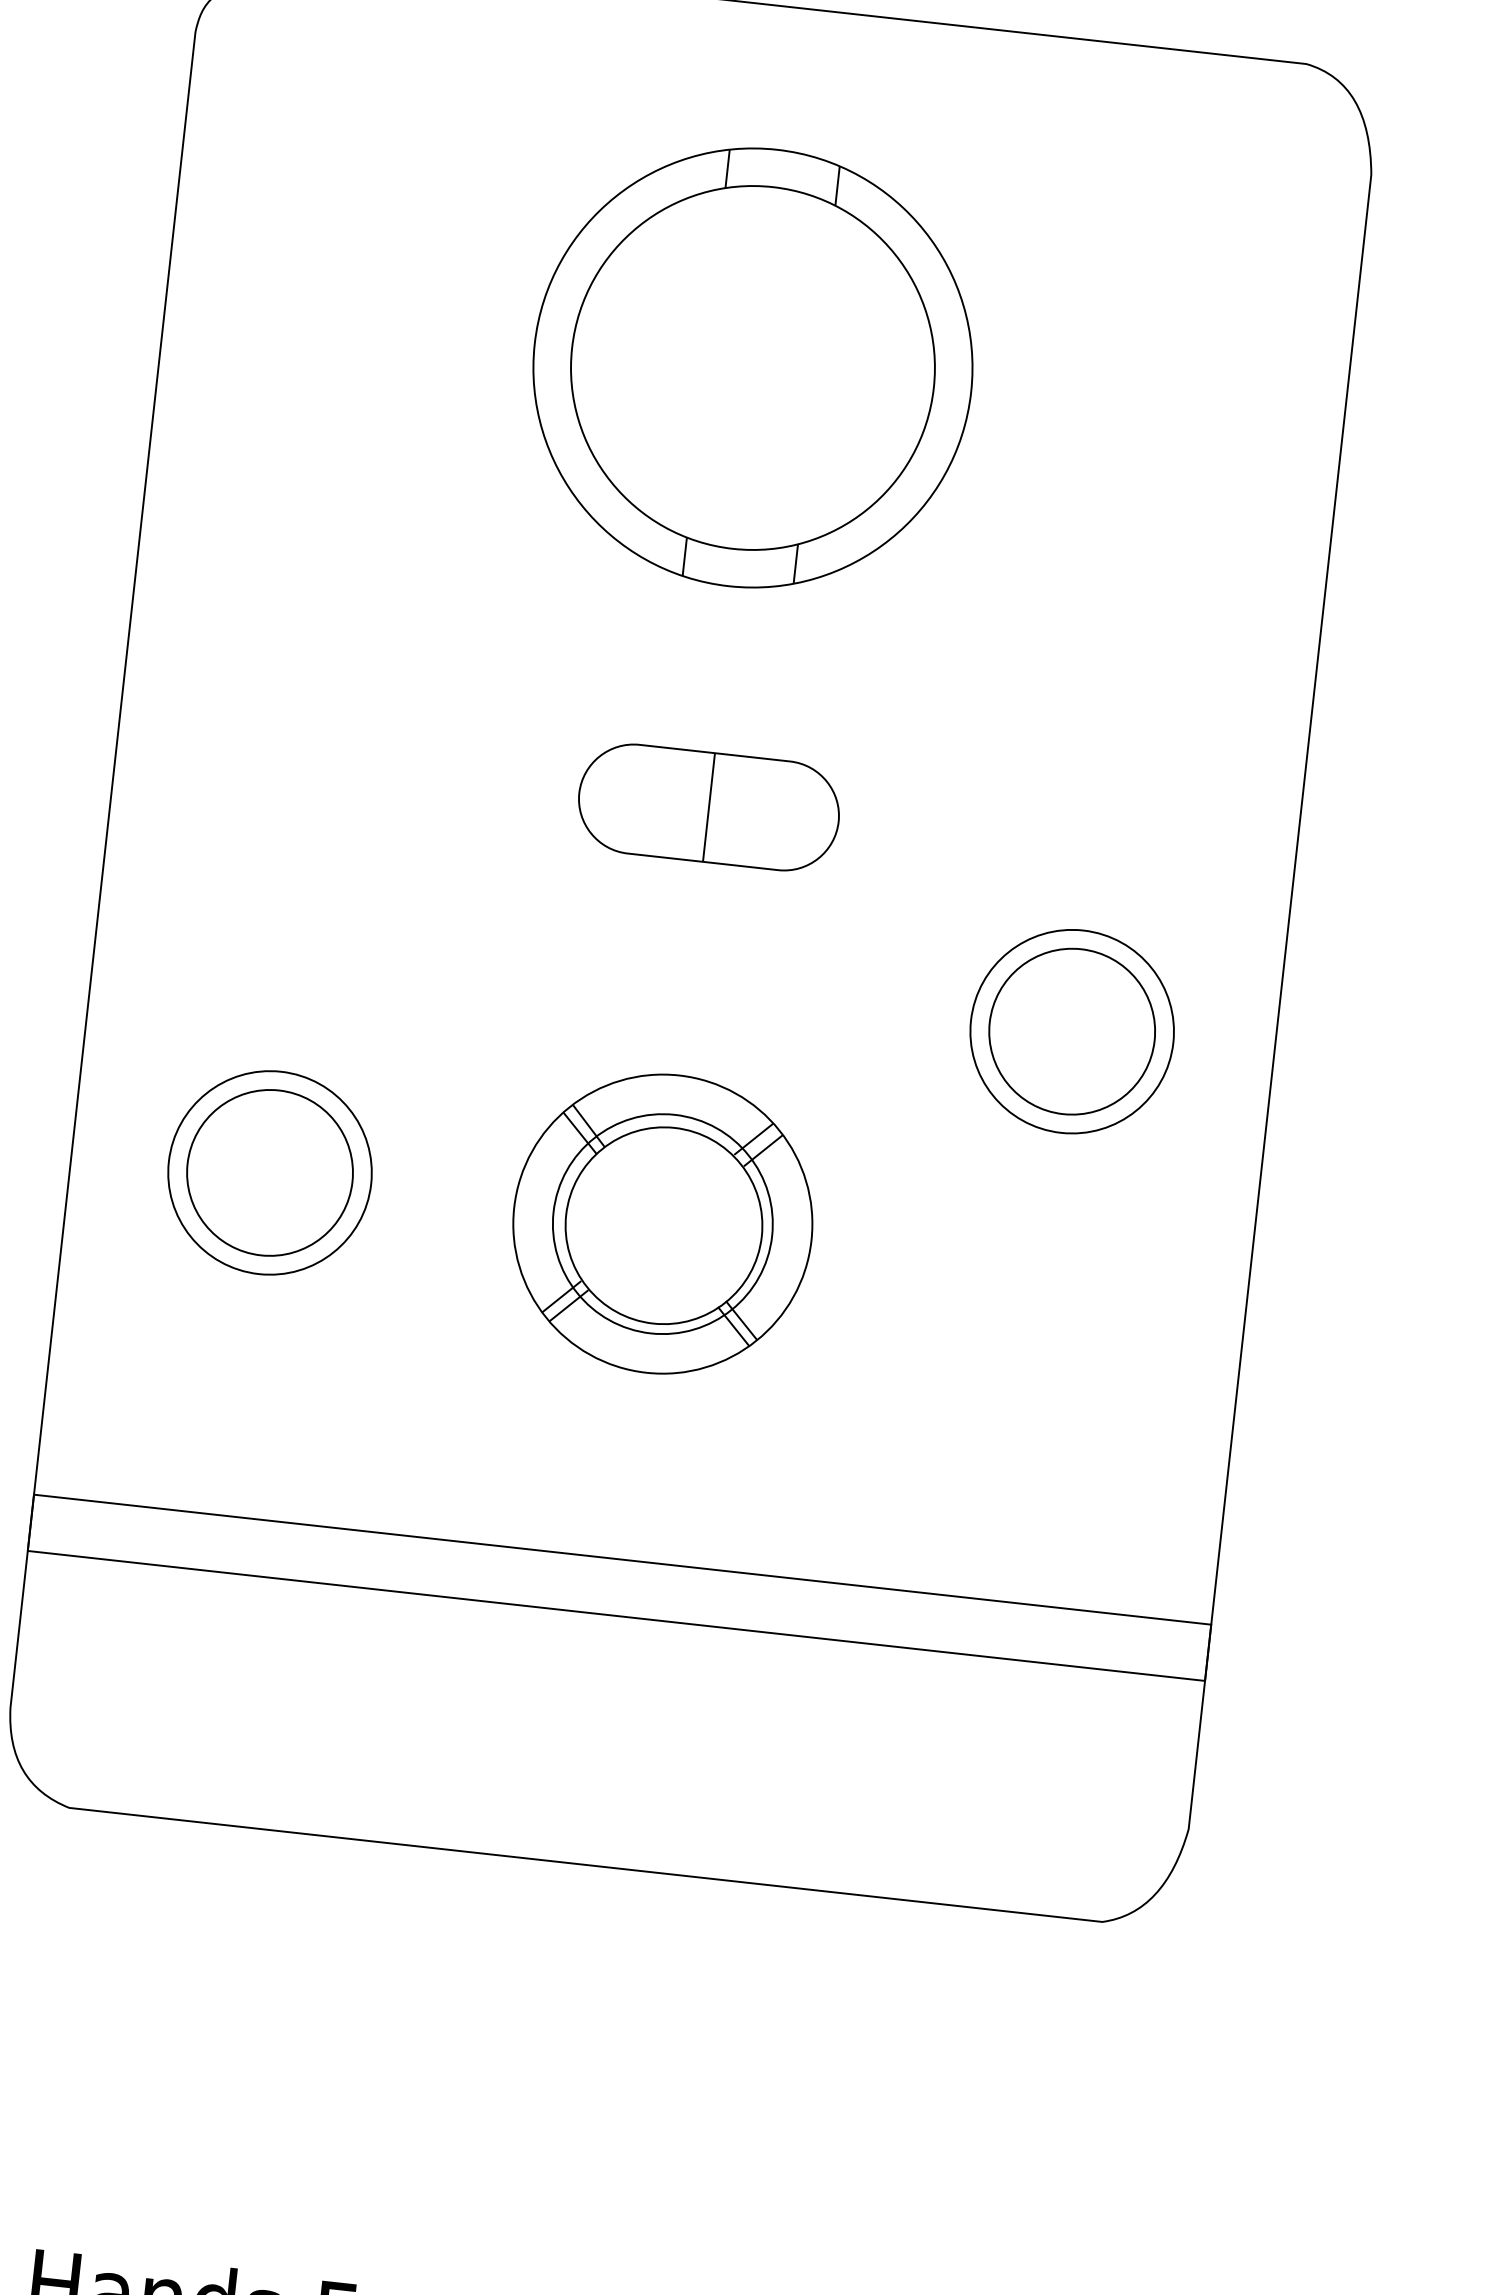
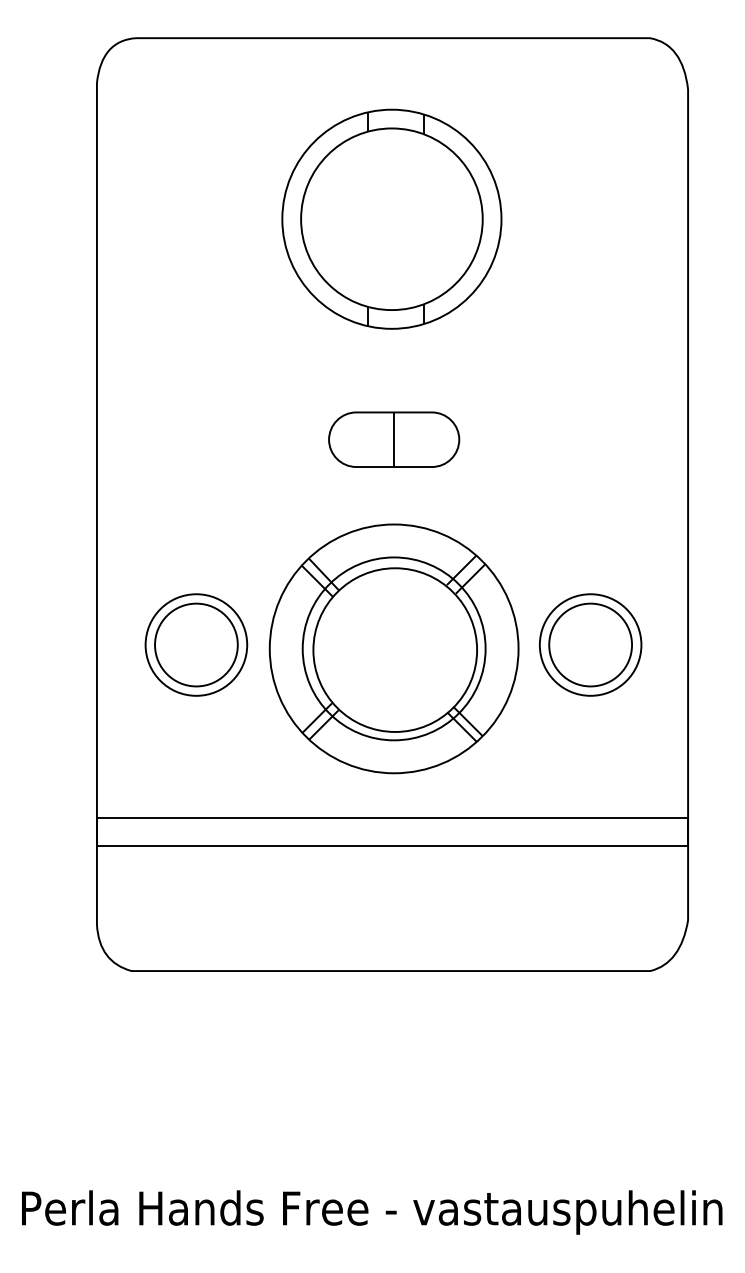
part: (1072, 1030) -> (590, 644), moved
part: (661, 1223) -> (393, 648), size x1.67

